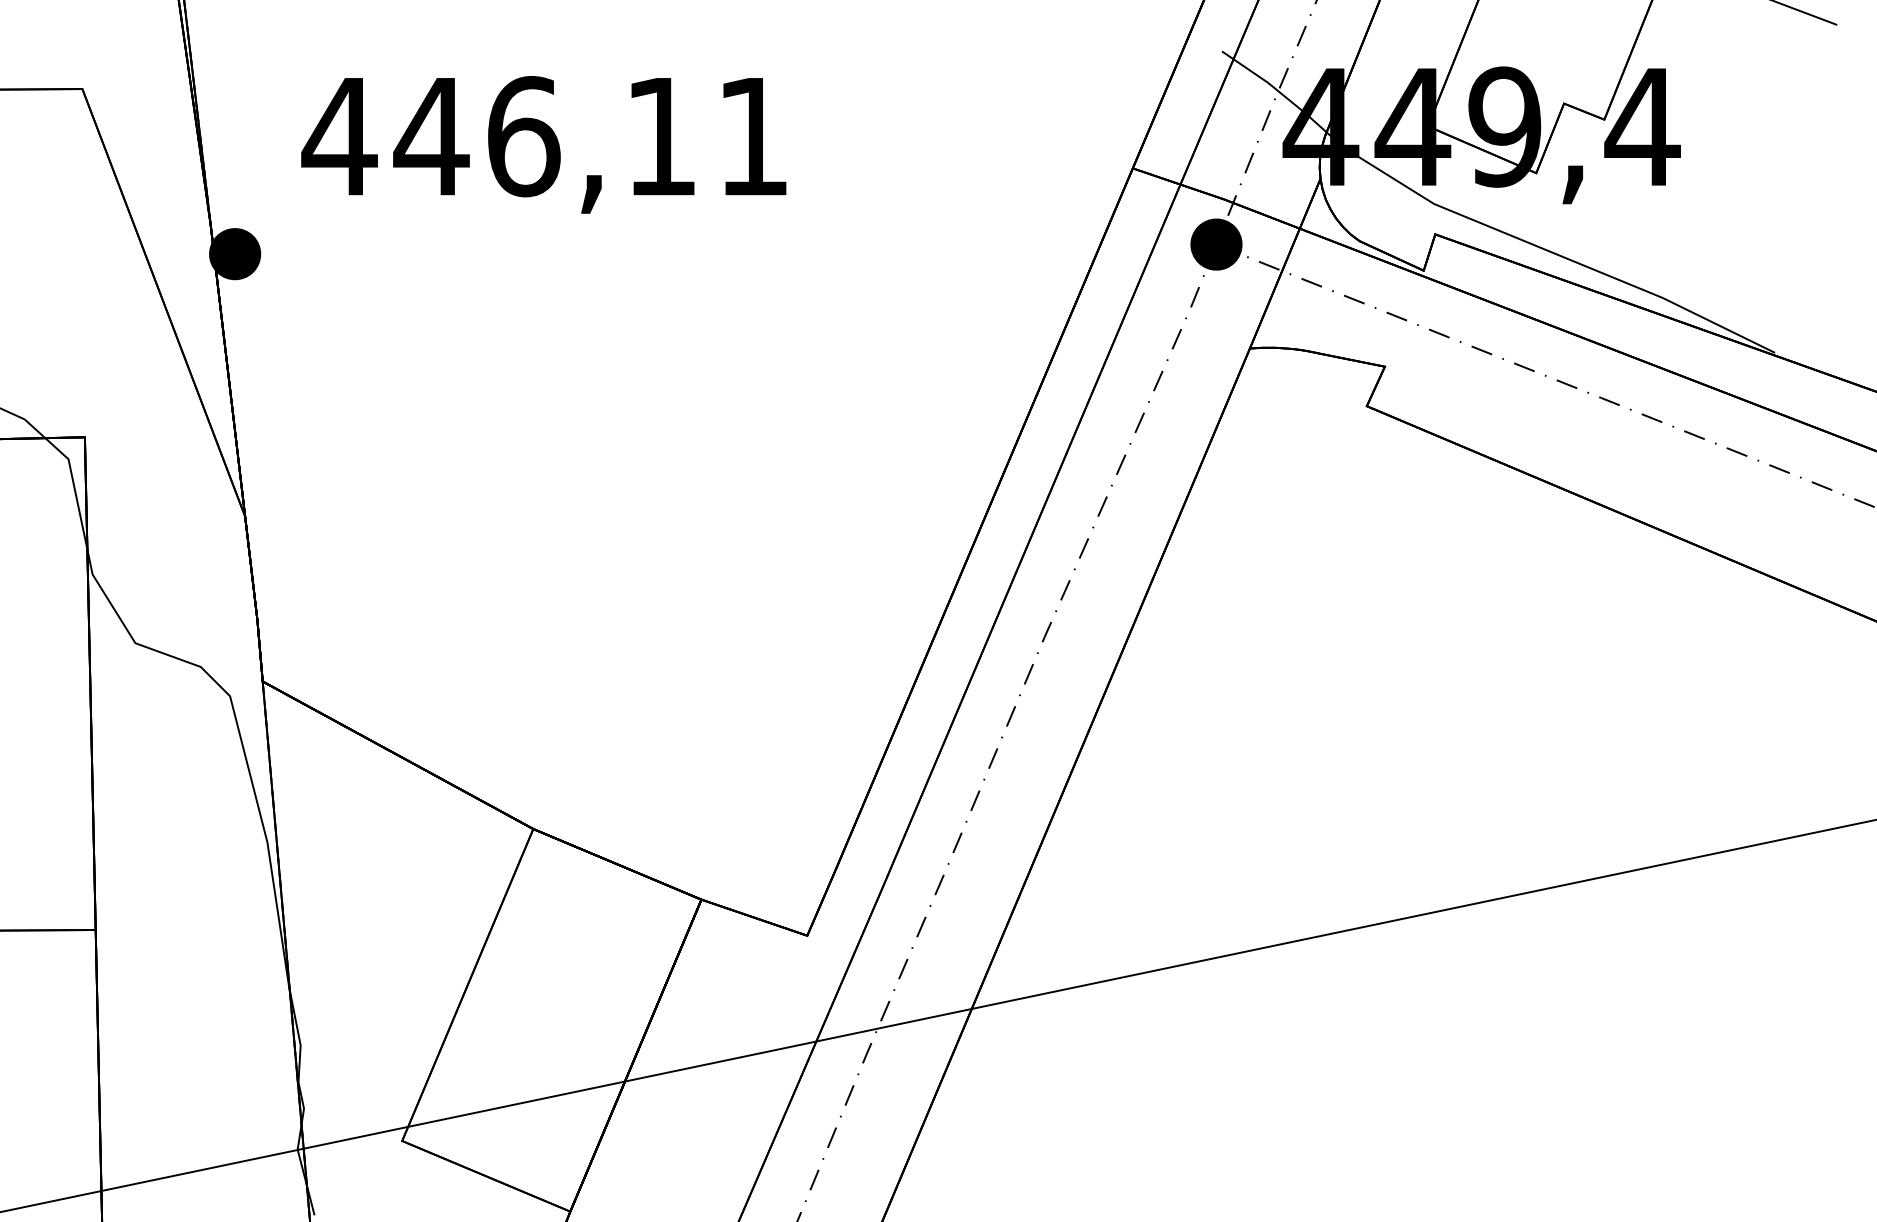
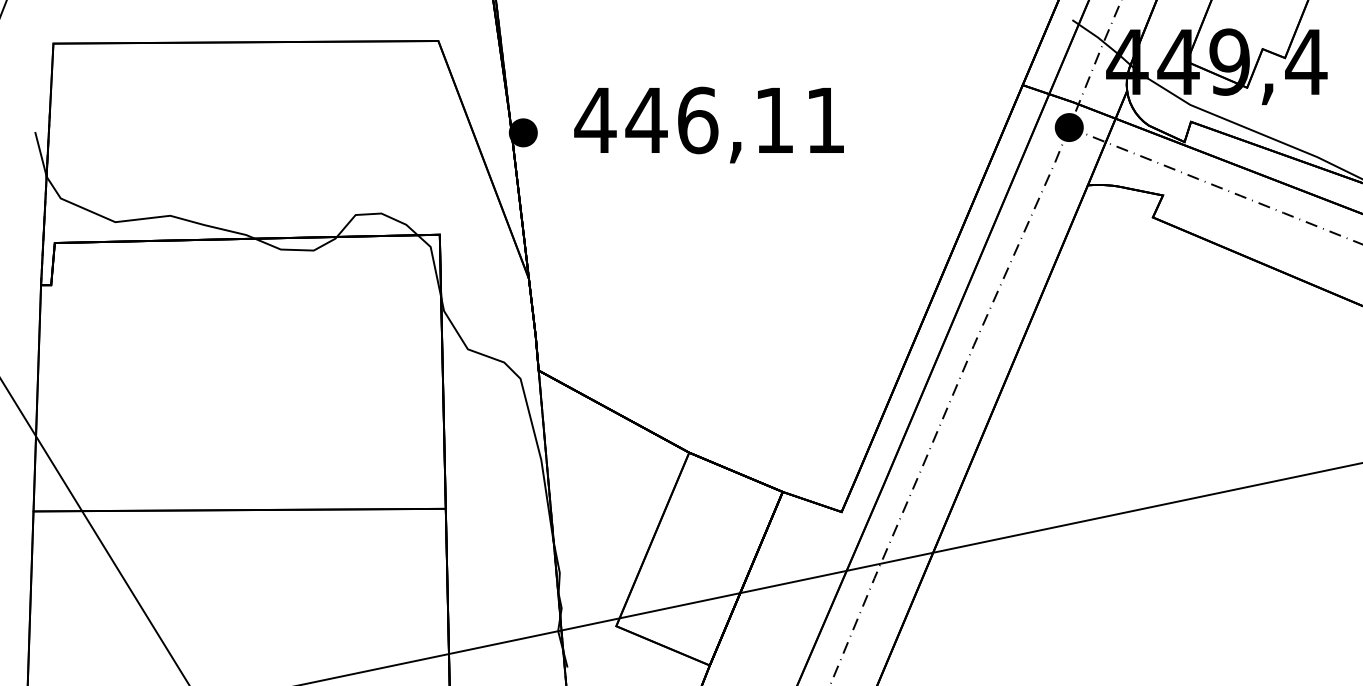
text: (542, 143) -> (708, 124), moved

